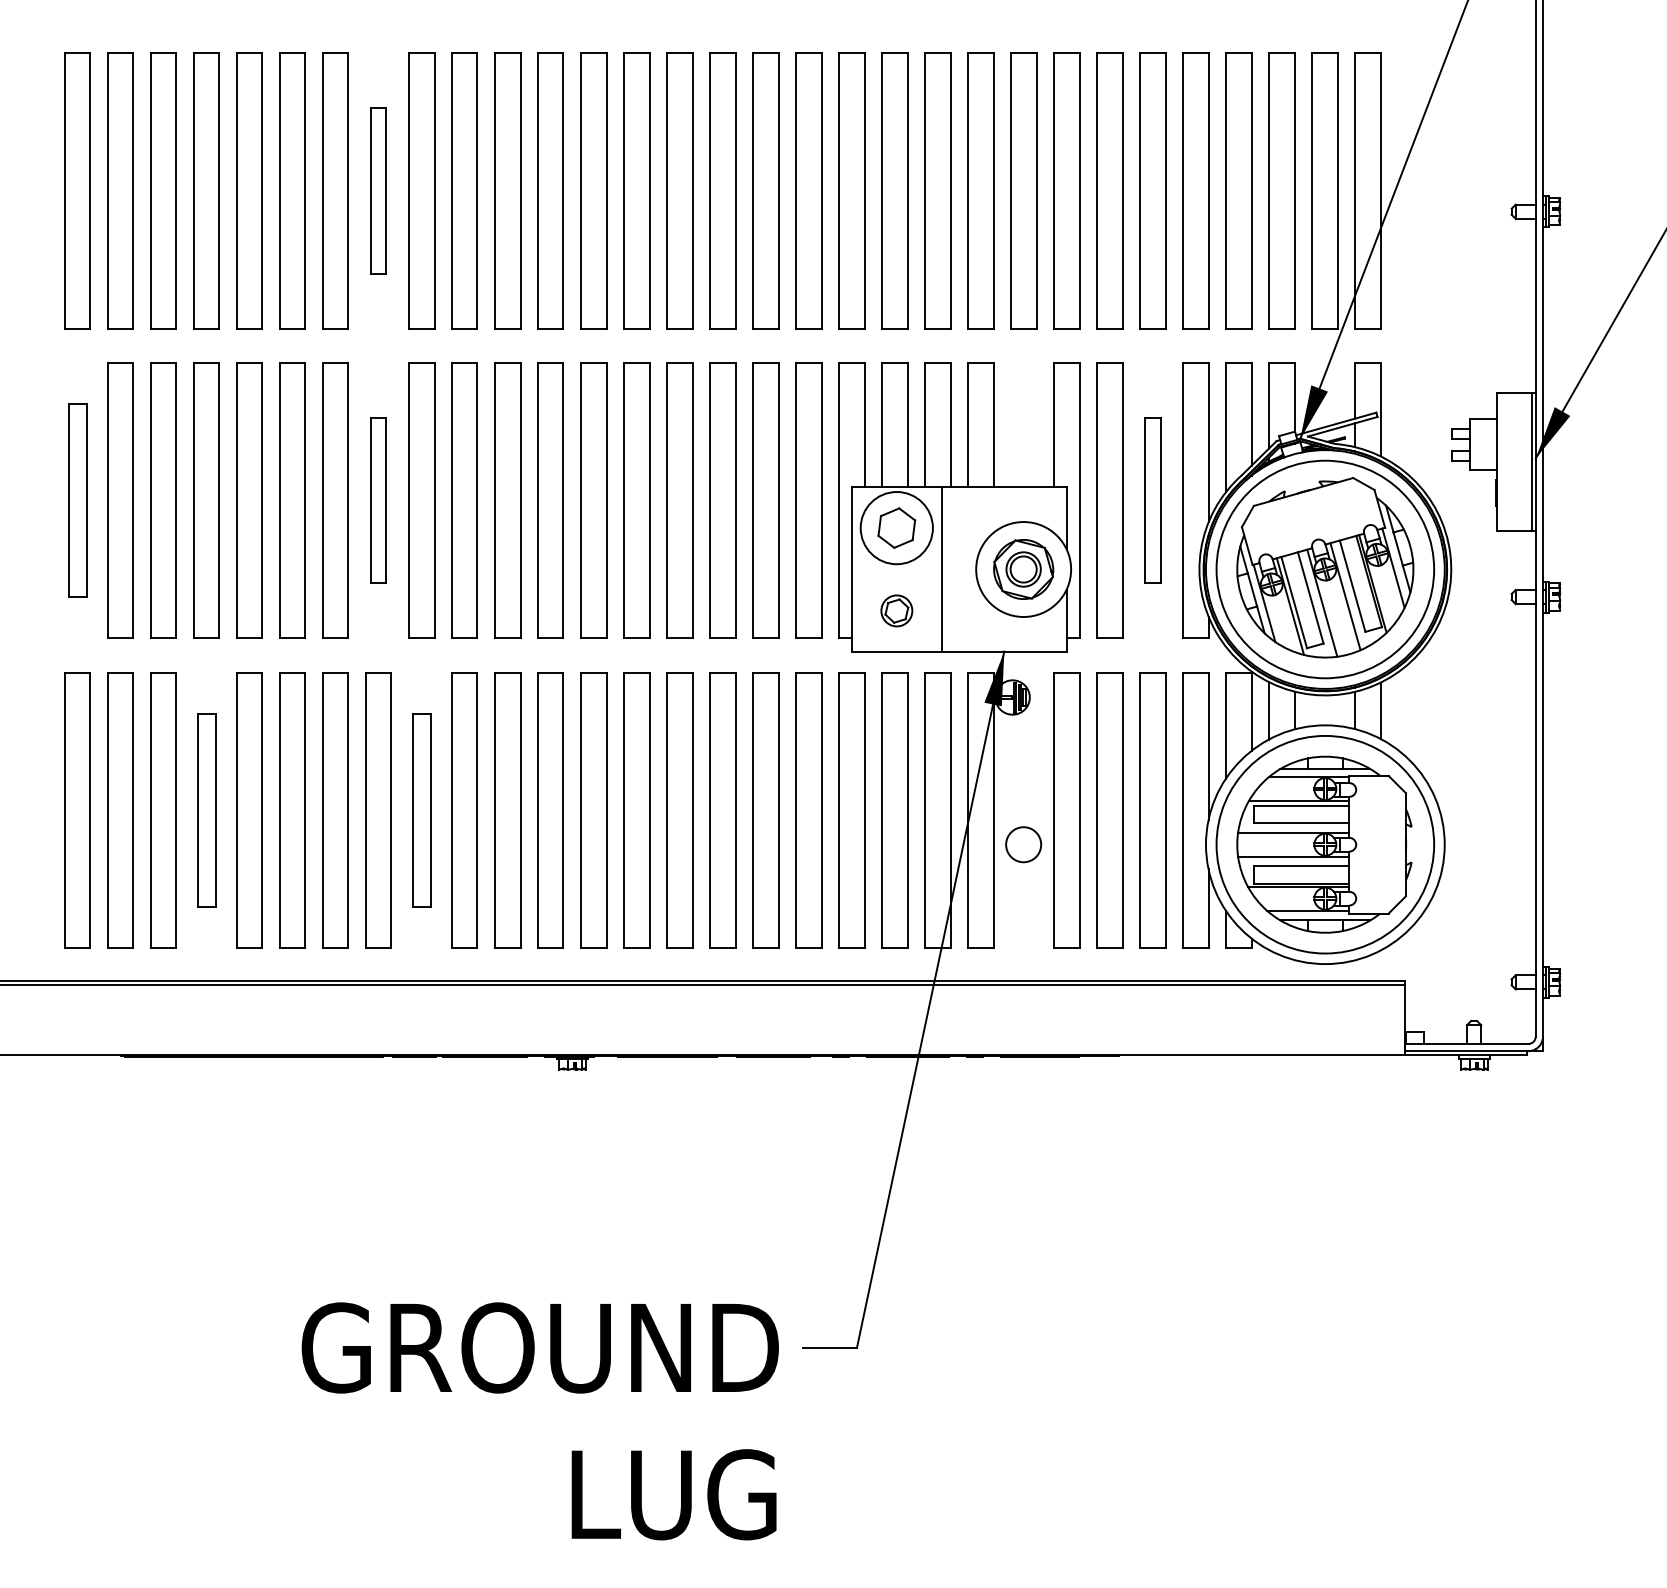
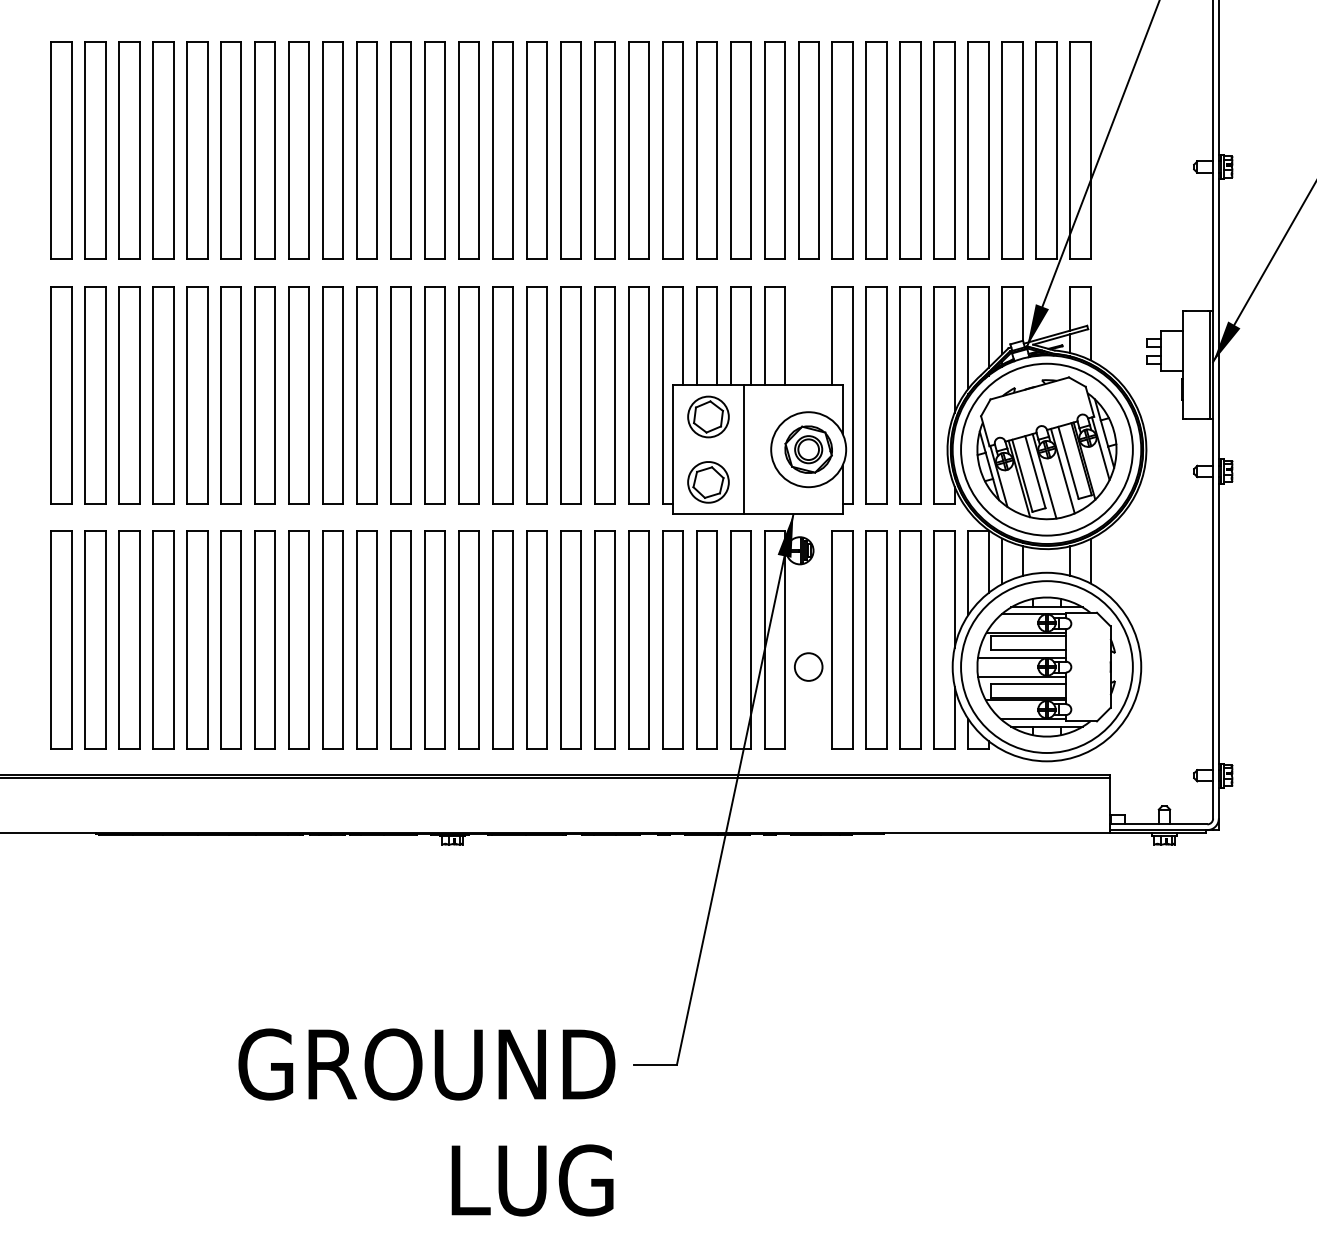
part: (378, 190) -> (299, 150), size x1.67
part: (77, 500) -> (61, 395), size x1.43
part: (378, 500) -> (299, 395), size x1.67
part: (1152, 500) -> (910, 395), size x1.67
circle: (896, 527) -> (708, 416), size x0.71
part: (896, 610) -> (708, 482), size x1.67
part: (206, 810) -> (163, 640), size x1.43
part: (421, 810) -> (333, 640), size x1.43

